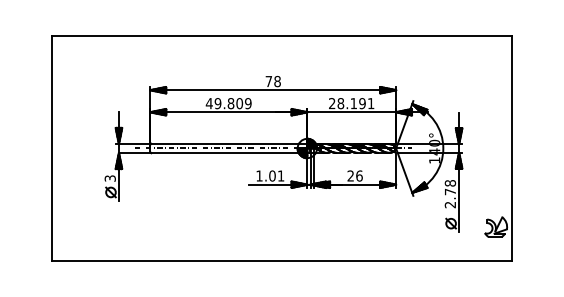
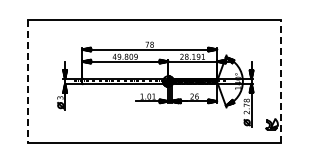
line: (52, 148) -> (28, 81), solid -> dashed
line: (511, 148) -> (280, 81), solid -> dashed

